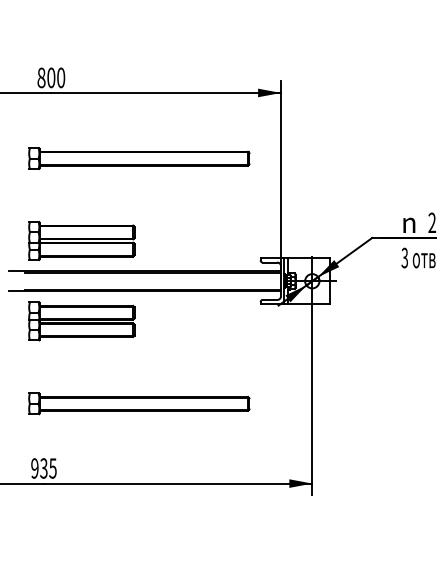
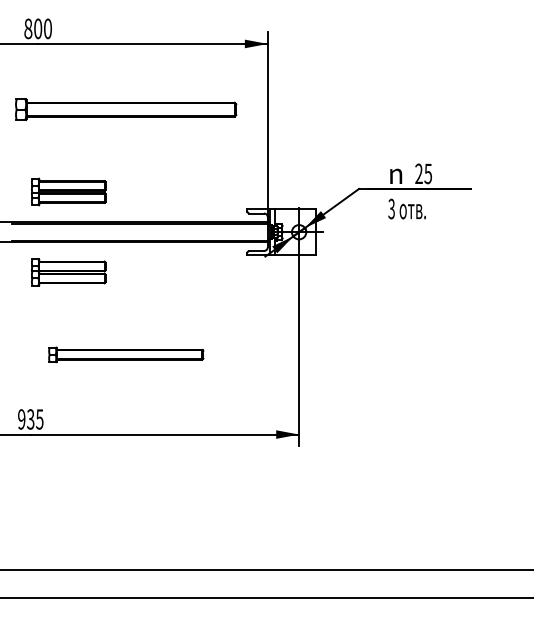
part: (81, 240) -> (68, 191), size x0.7
part: (81, 321) -> (68, 272), size x0.7
part: (139, 403) -> (126, 354), size x0.7

